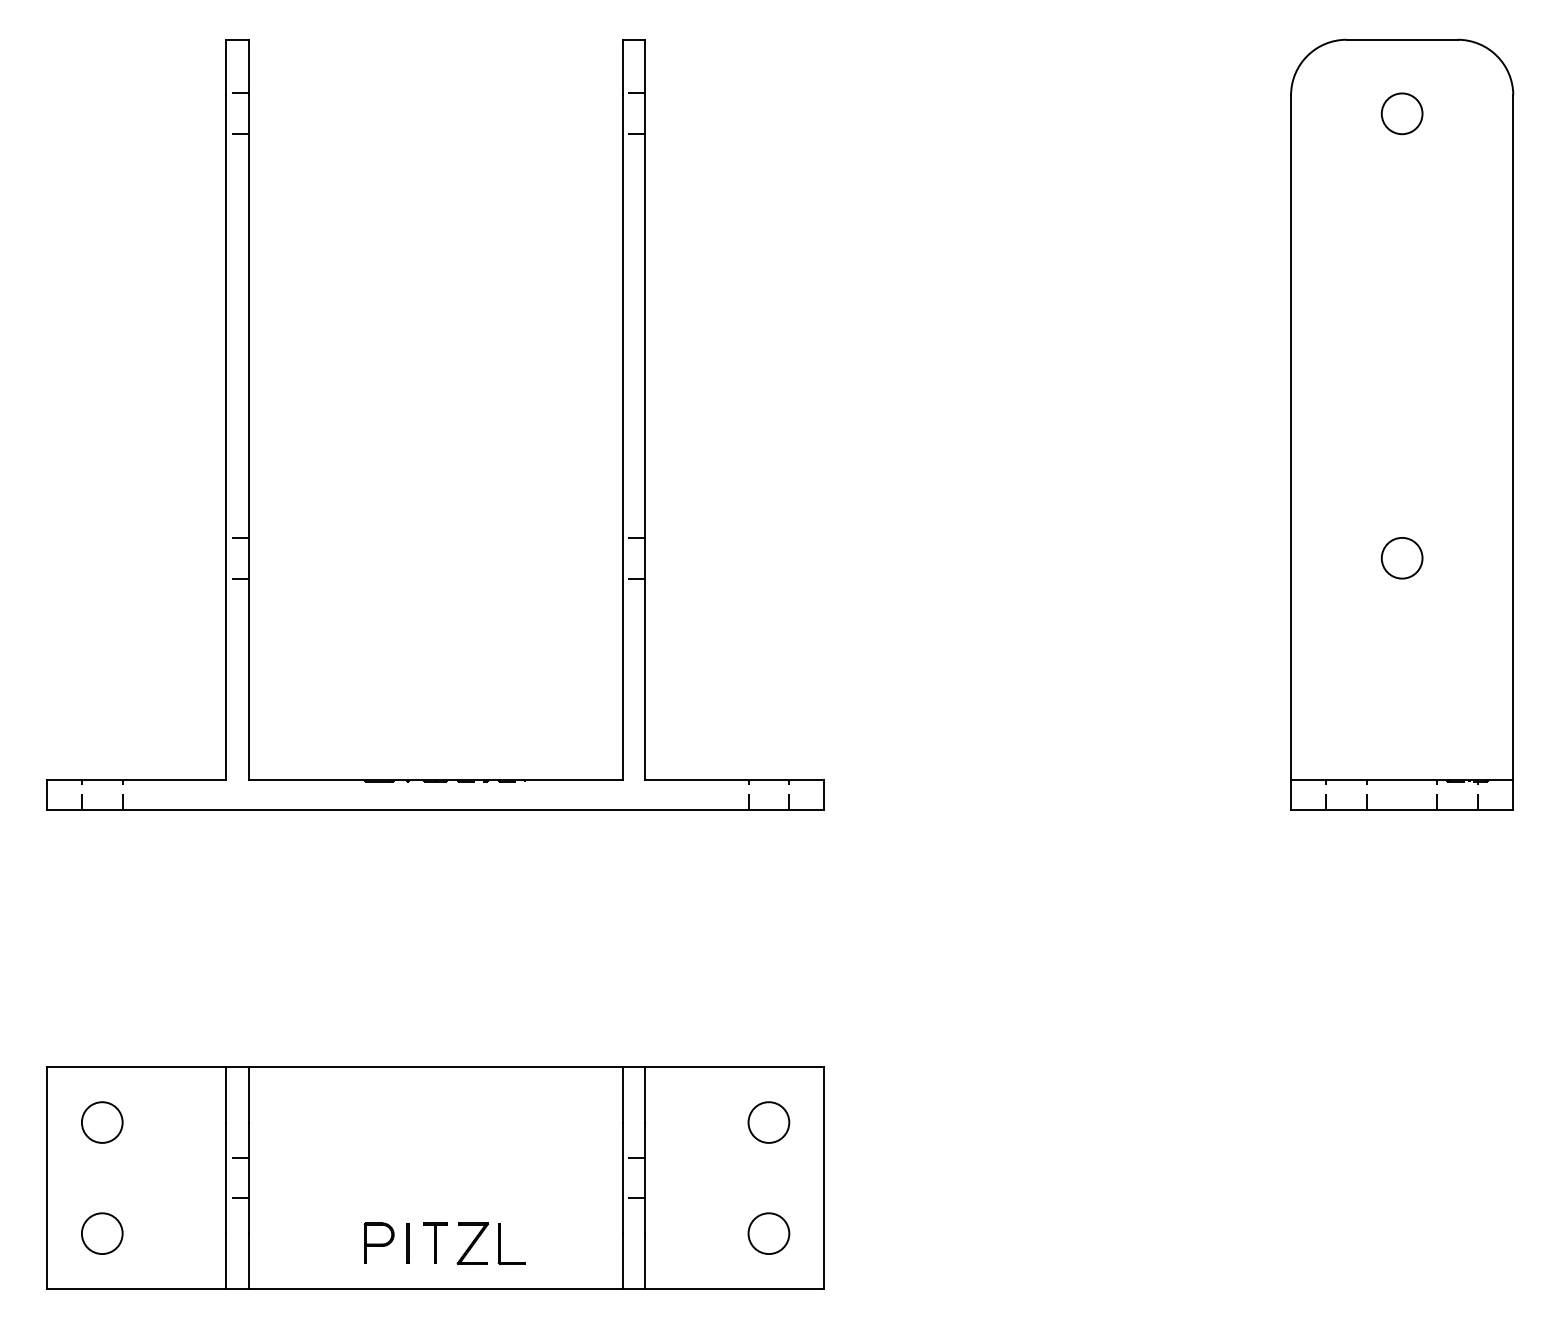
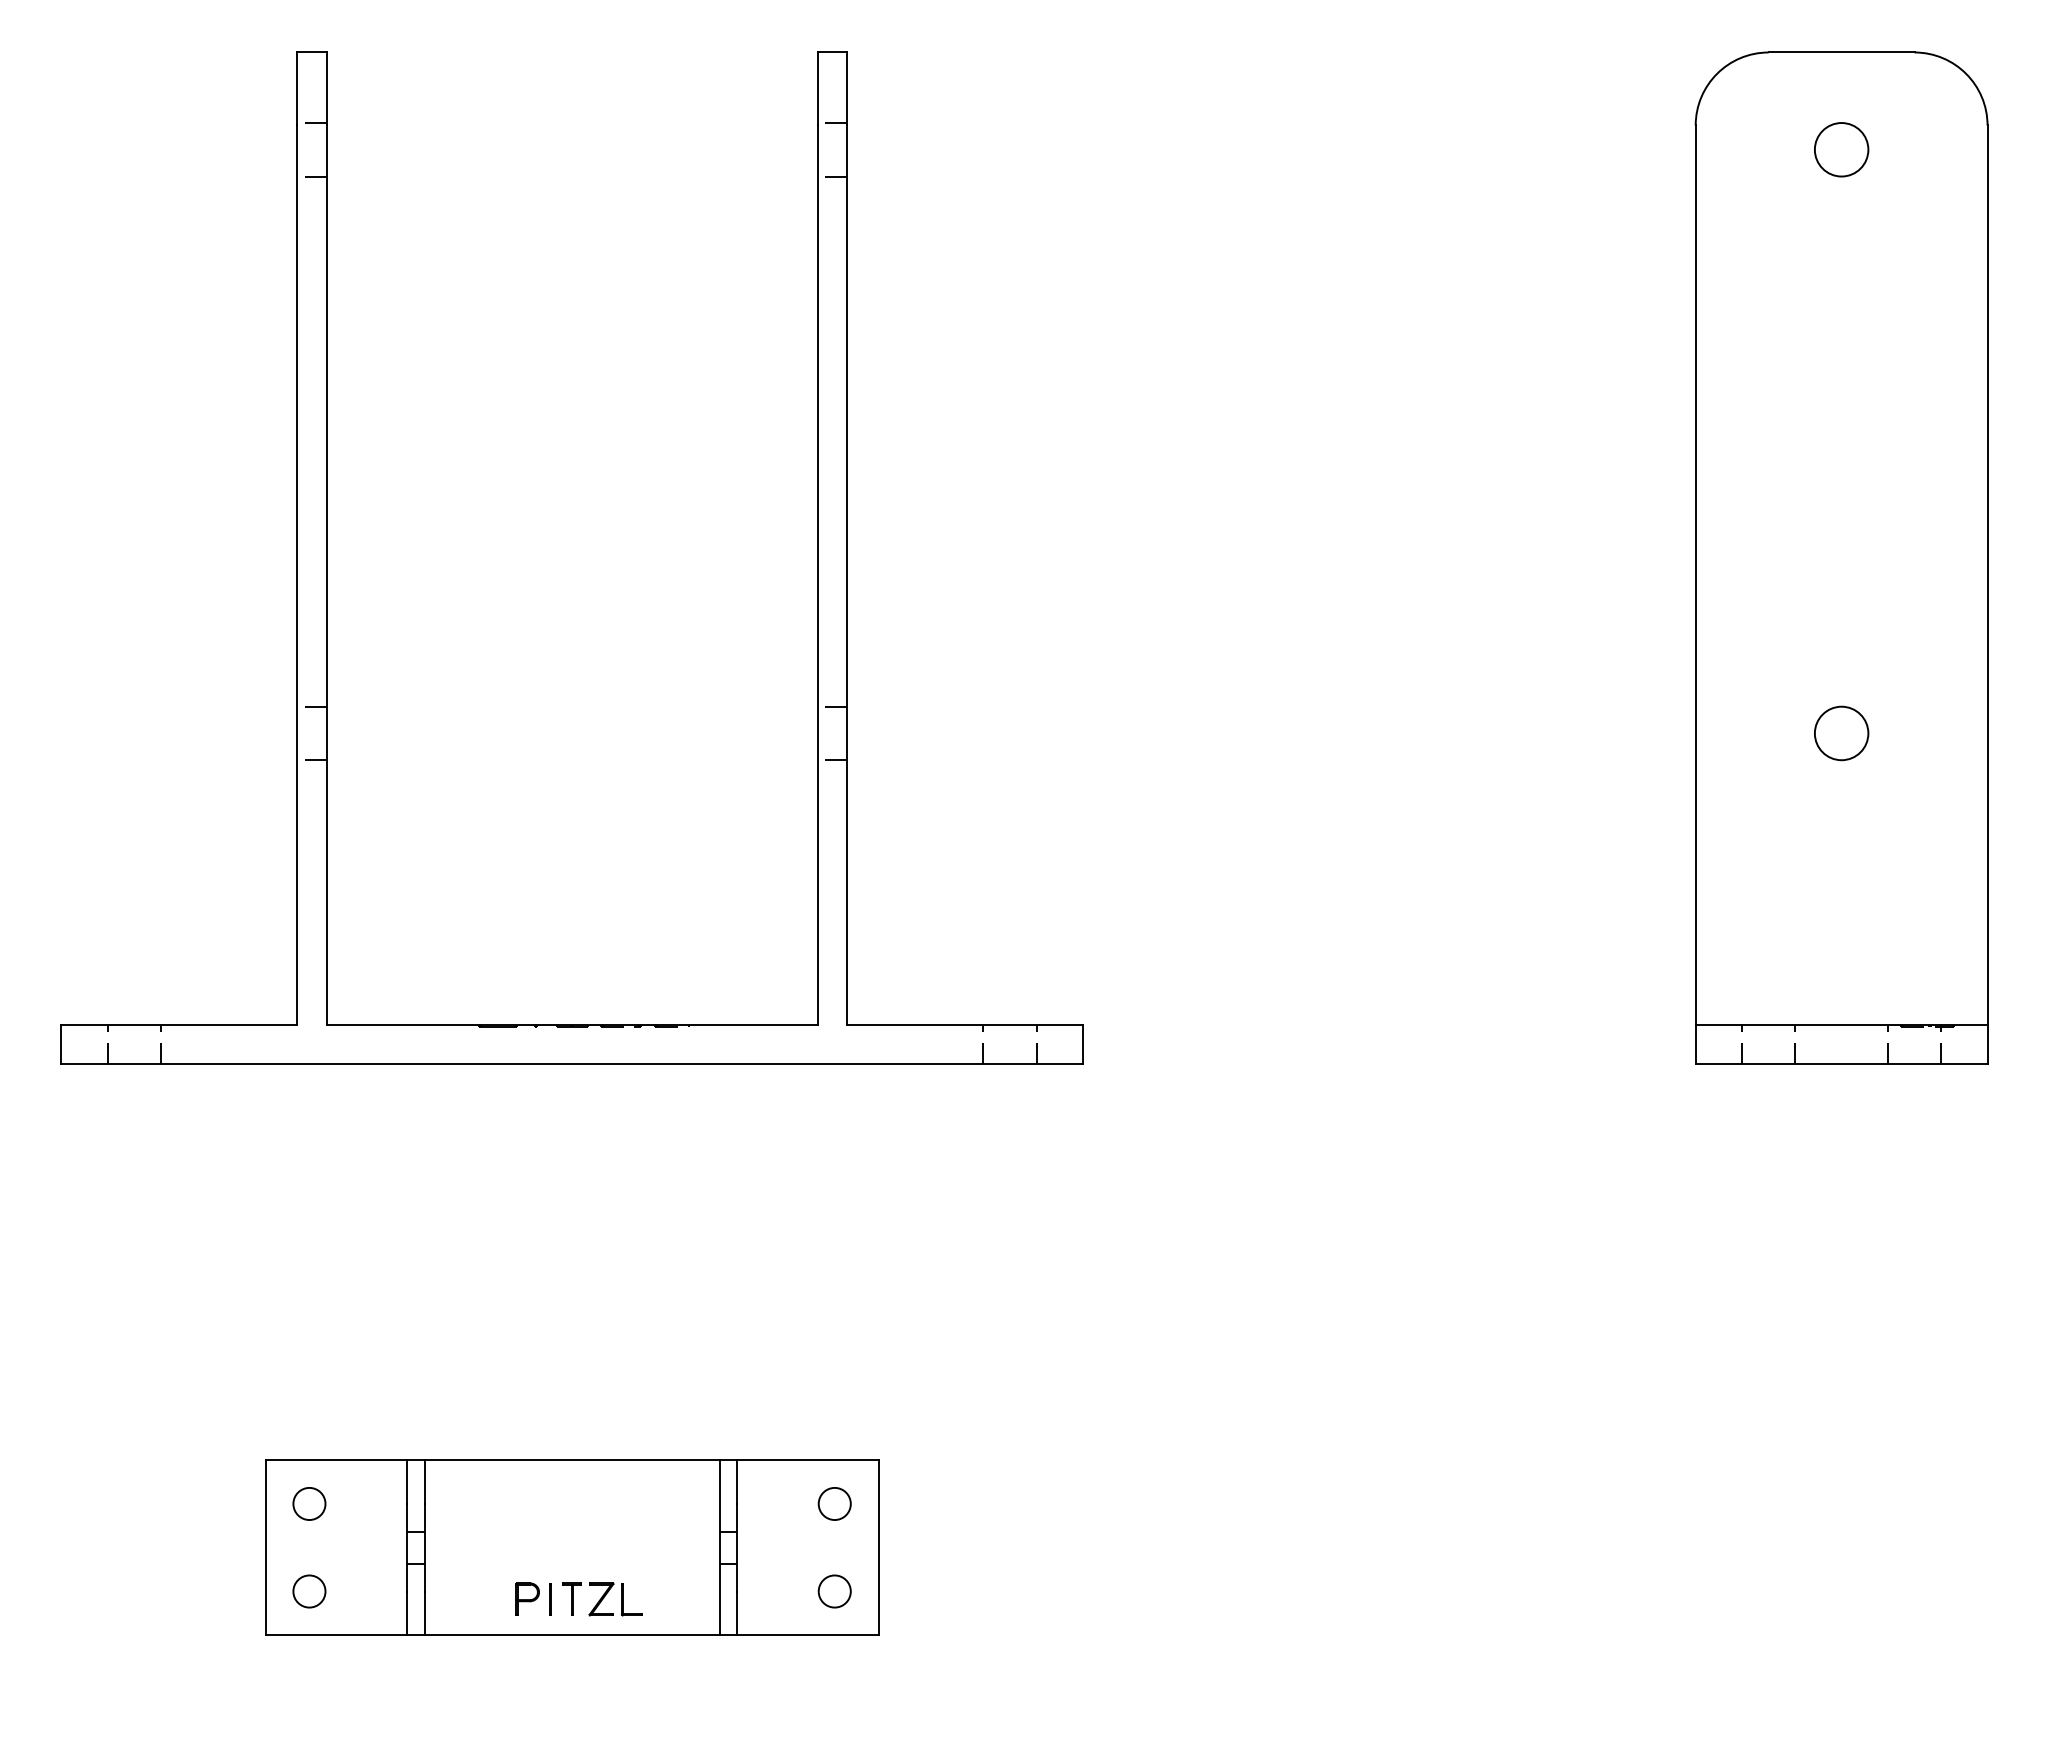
part: (435, 1178) -> (571, 1547), size x0.6

